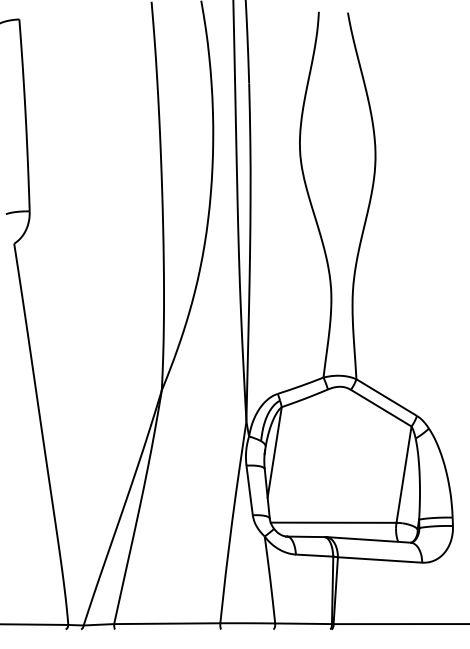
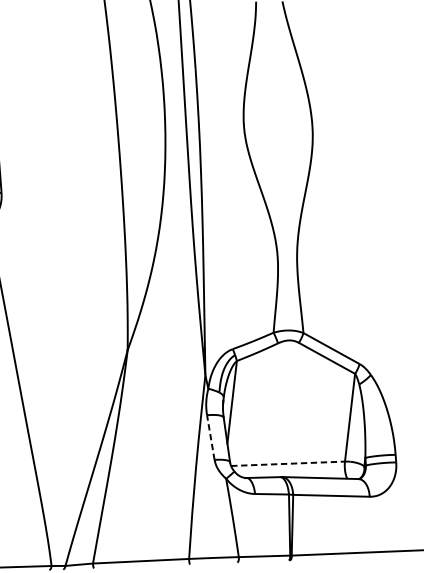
line: (249, 490) -> (210, 437), solid -> dashed
line: (333, 522) -> (287, 463), solid -> dashed

